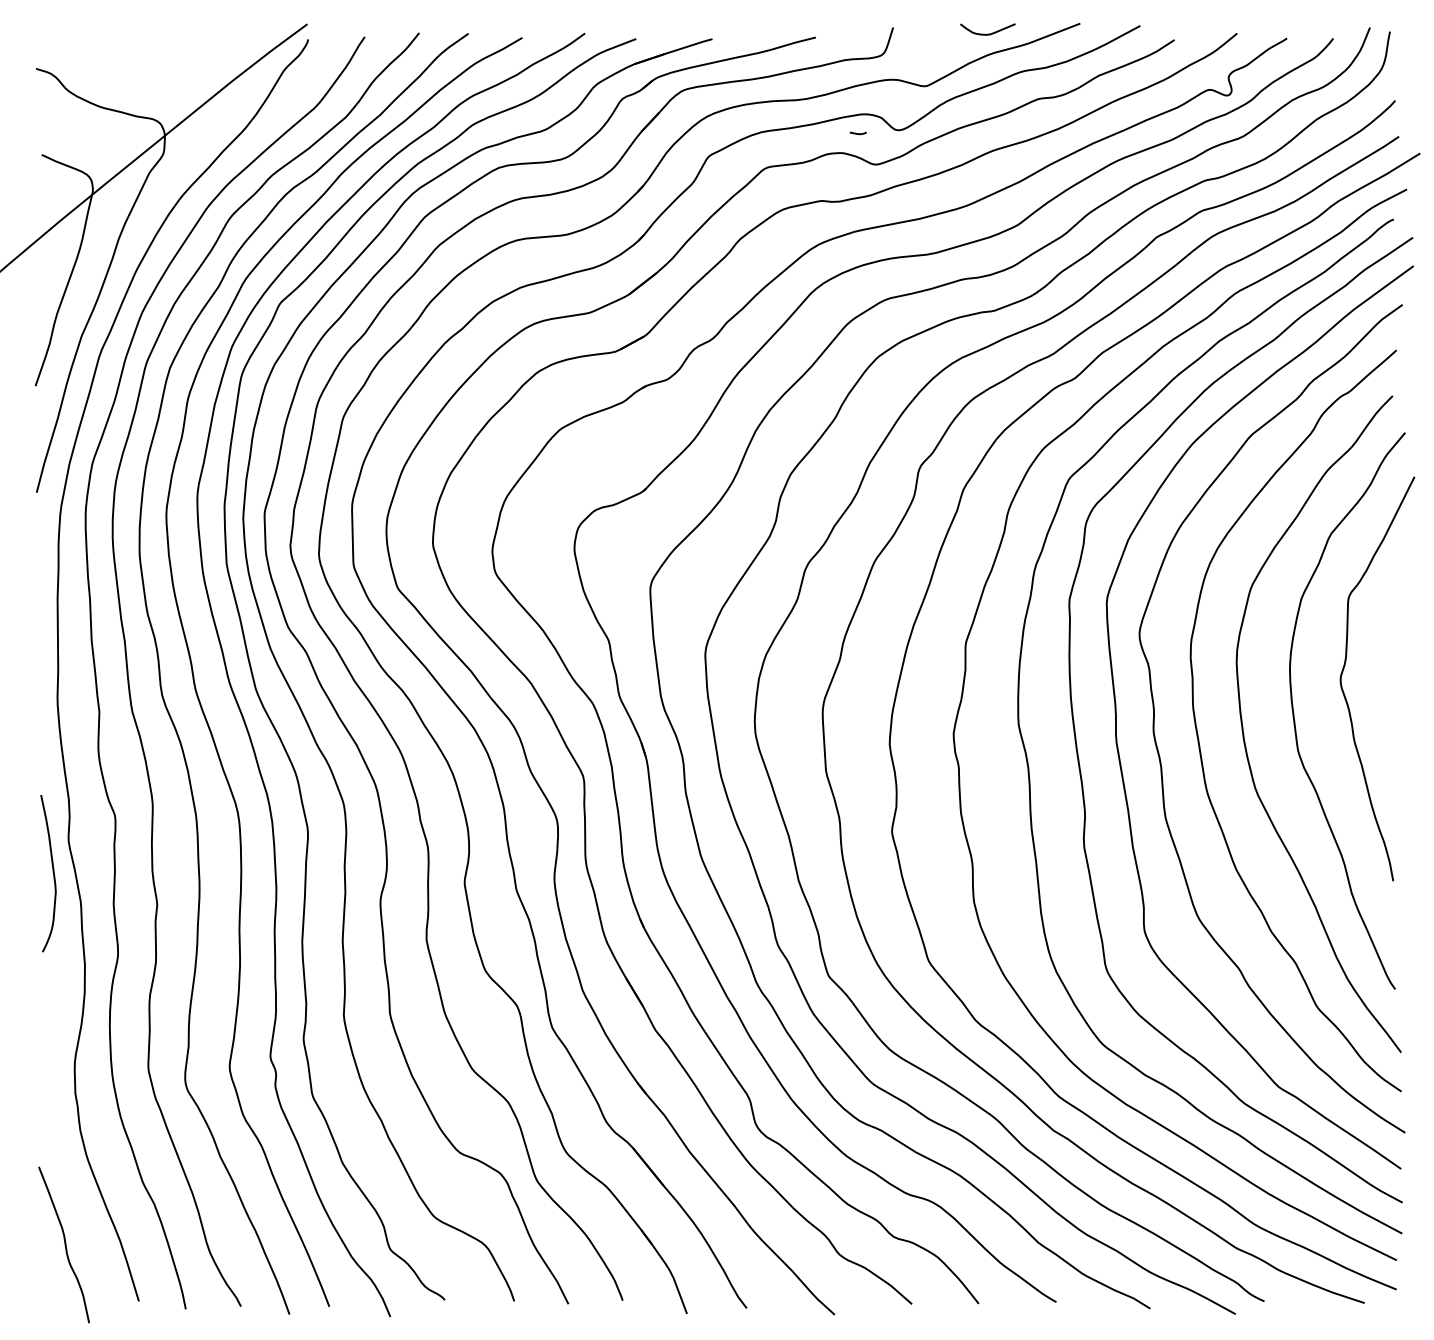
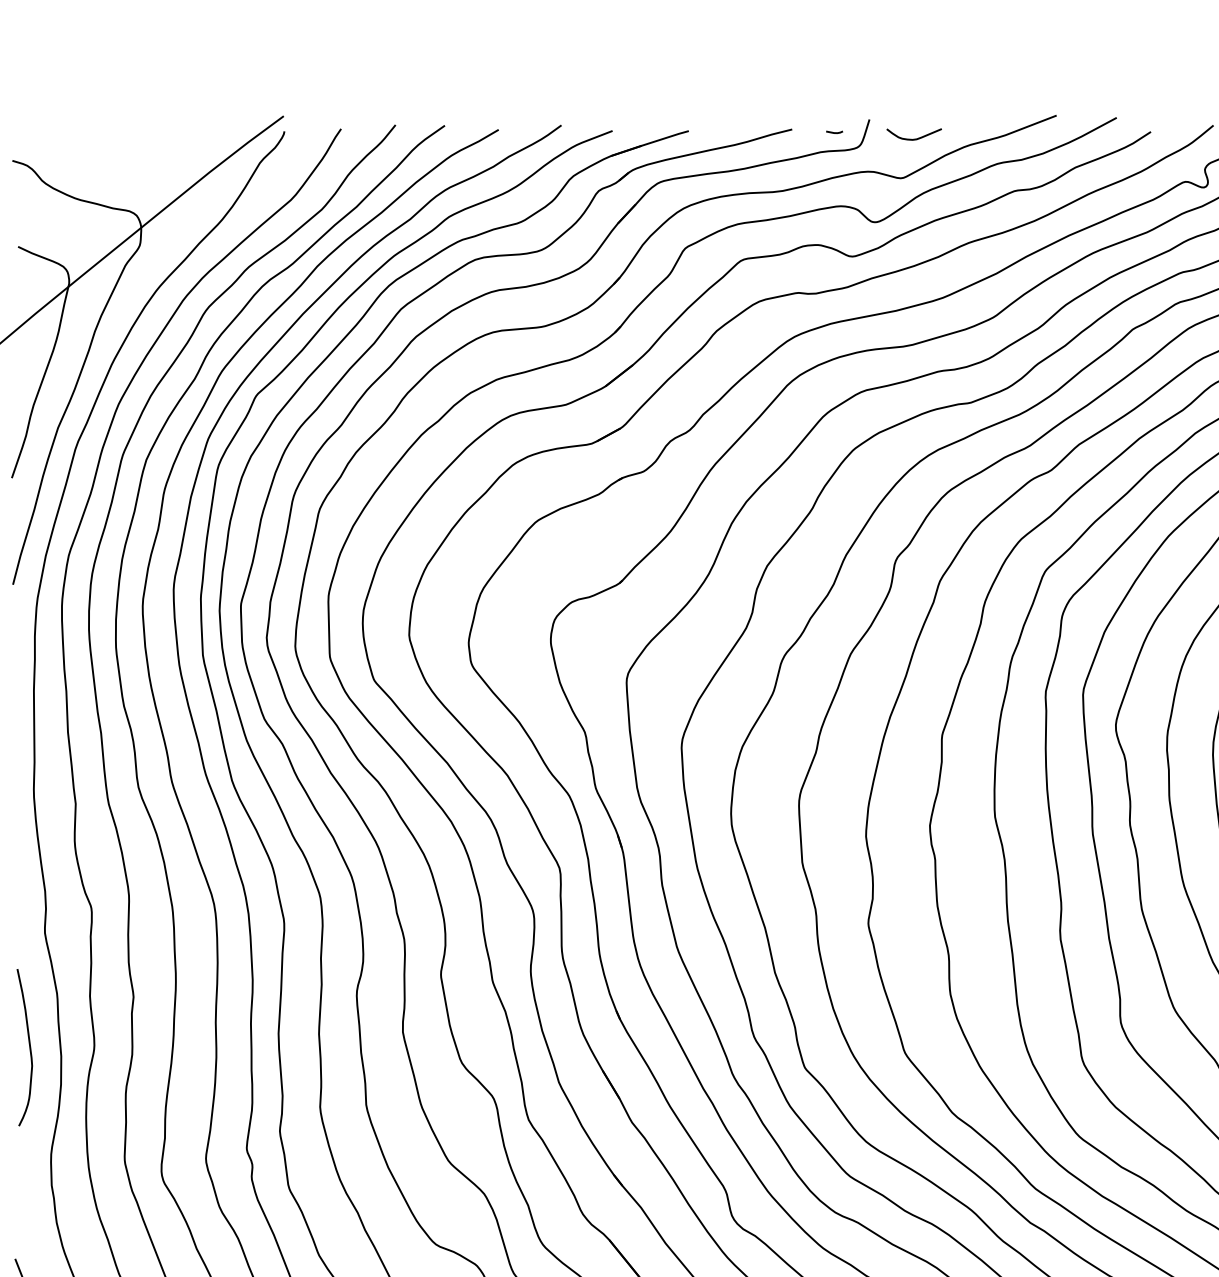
curve: (987, 33) -> (913, 138), moved
line: (857, 133) -> (833, 132), moved
curve: (52, 872) -> (28, 1046), moved

